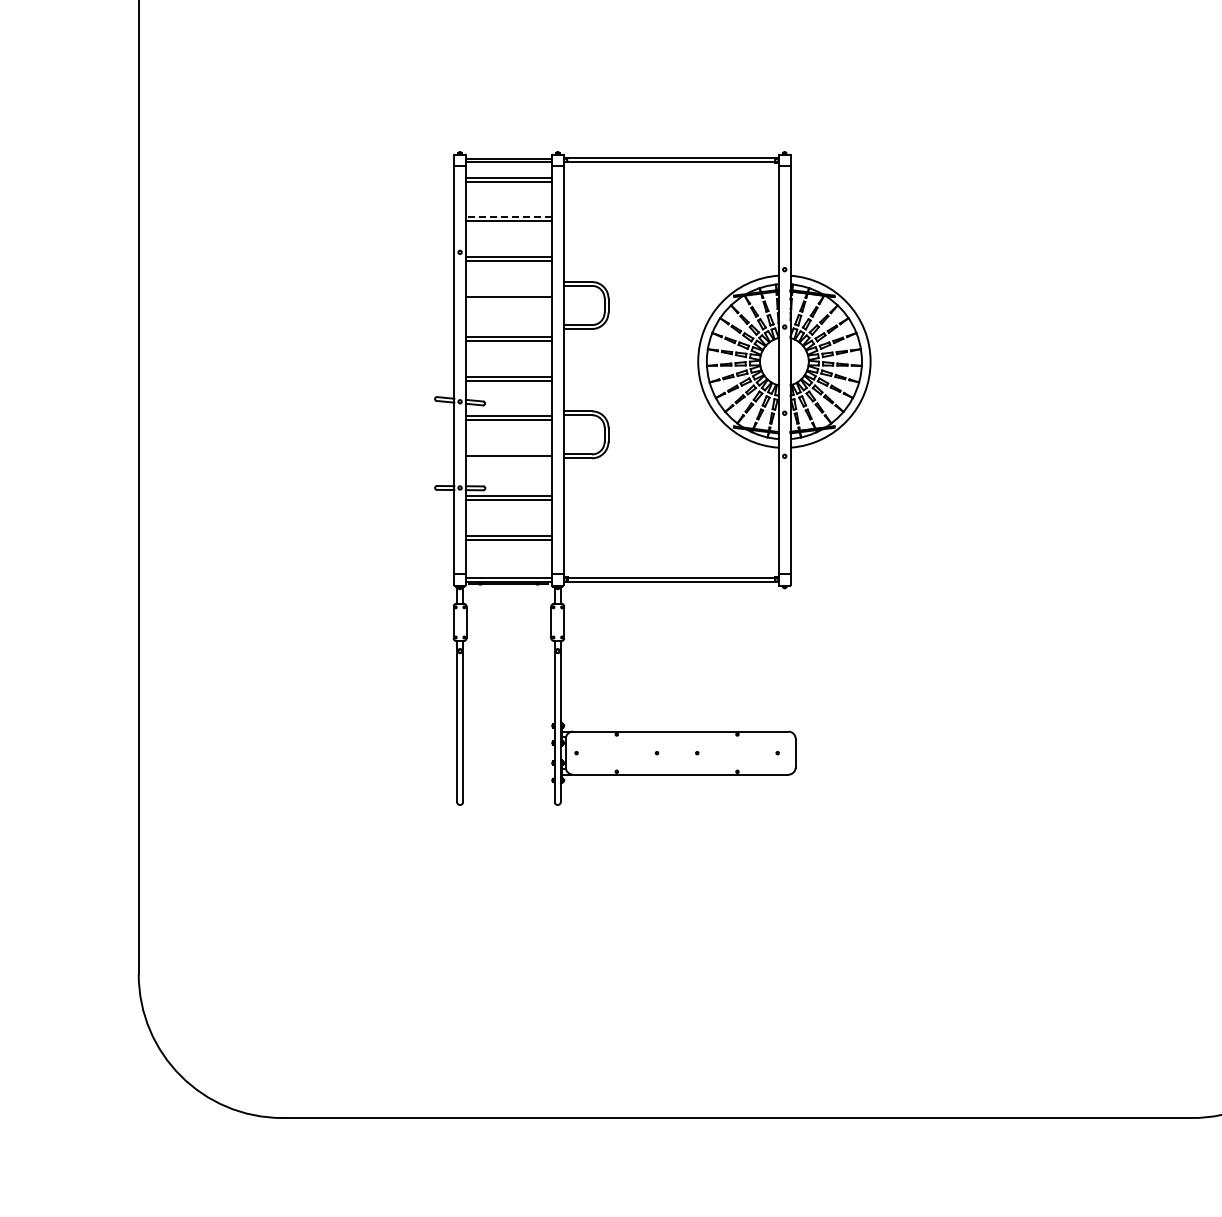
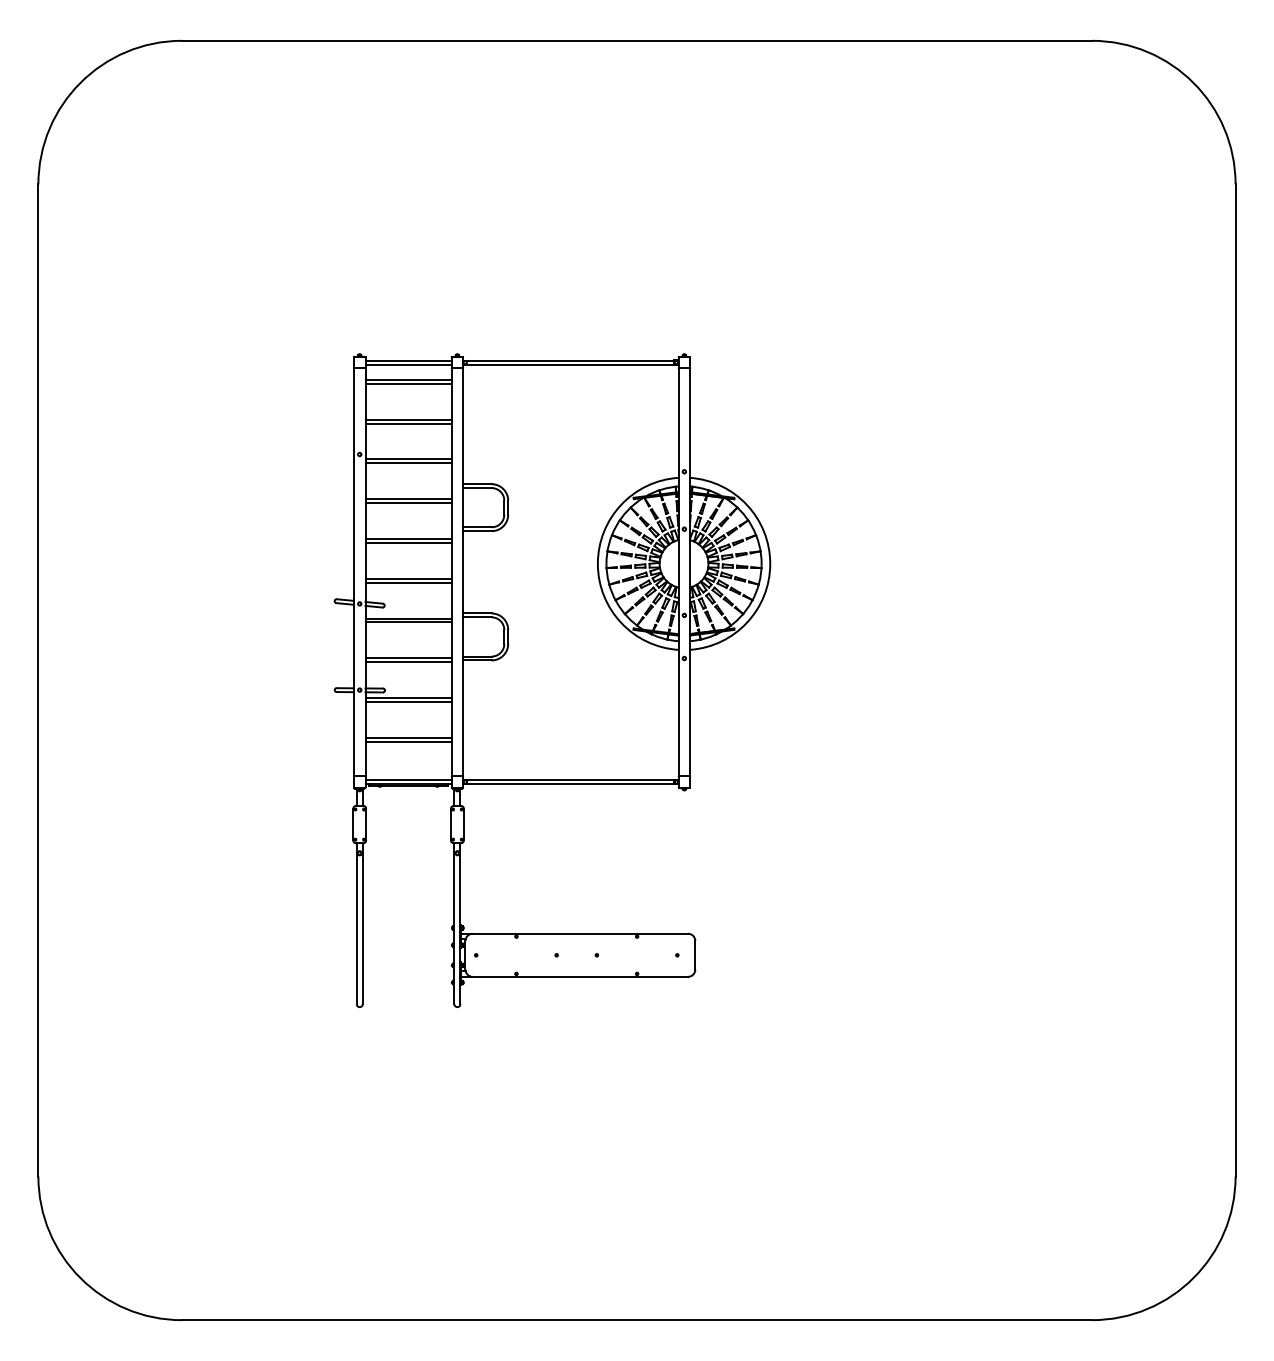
line: (508, 217) -> (408, 419), dashed -> solid
line: (508, 301) -> (408, 503), added
line: (508, 460) -> (408, 662), added

